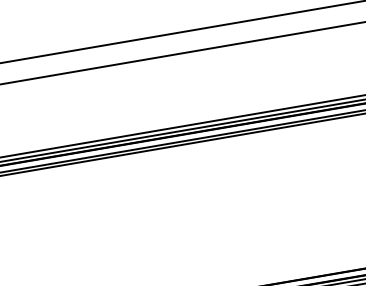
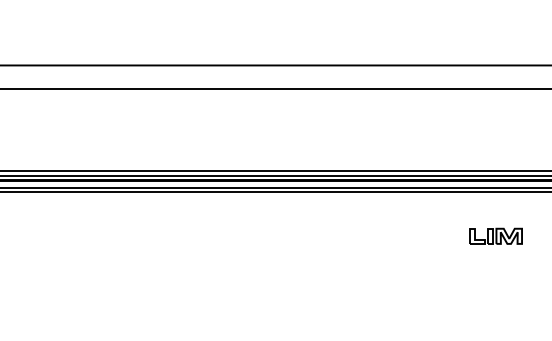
part: (323, 159) -> (495, 235), added

